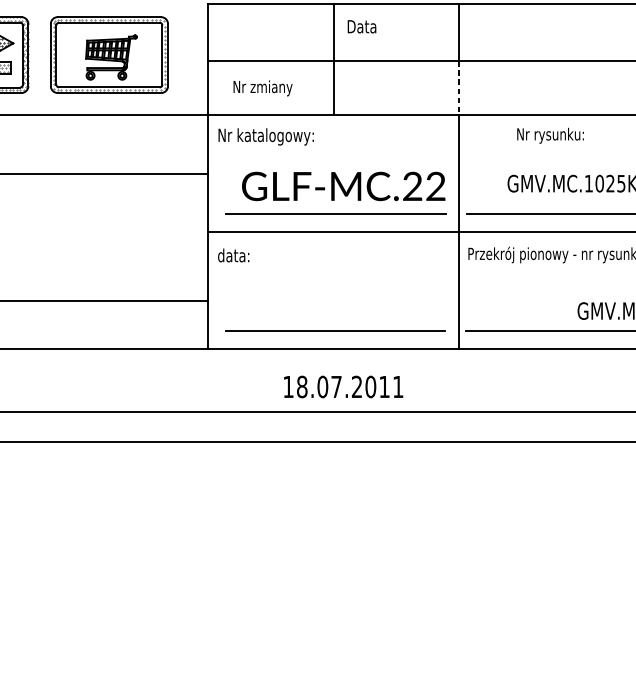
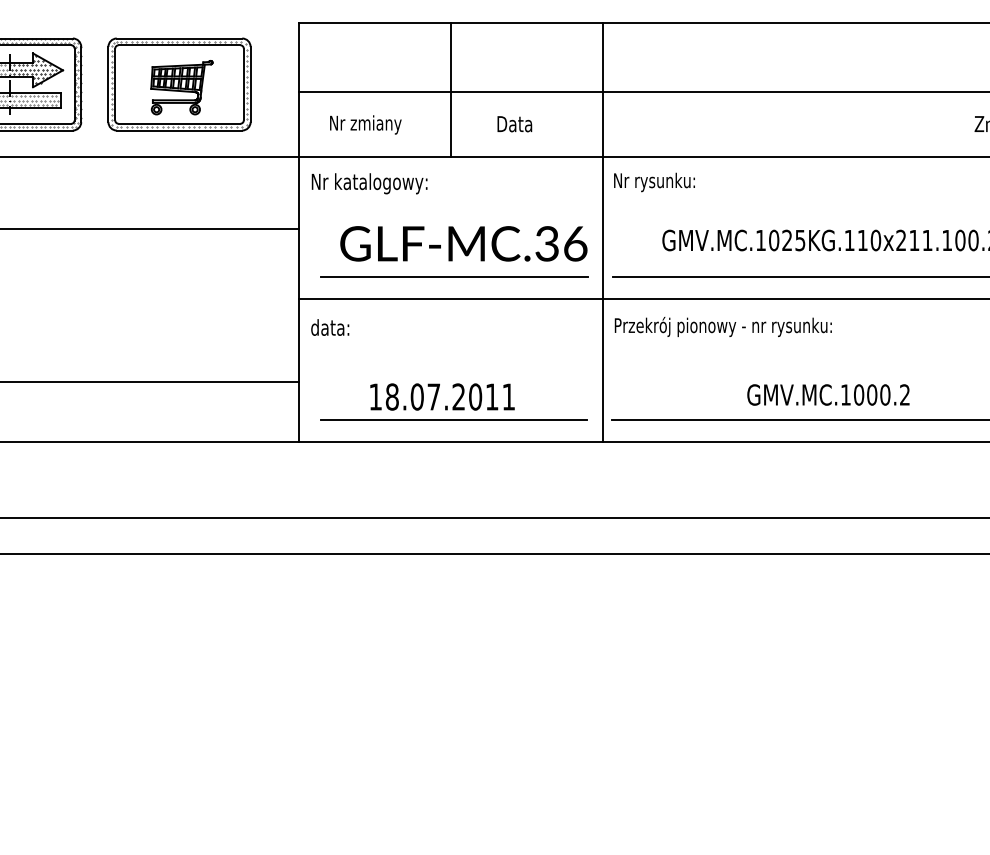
text: (361, 27) -> (514, 124), moved
line: (459, 88) -> (603, 125), dashed -> solid
text: (550, 135) -> (654, 182), moved
text: (424, 186) -> (561, 243), GLF-MC.22 -> GLF-MC.36
text: (343, 386) -> (442, 396), moved

